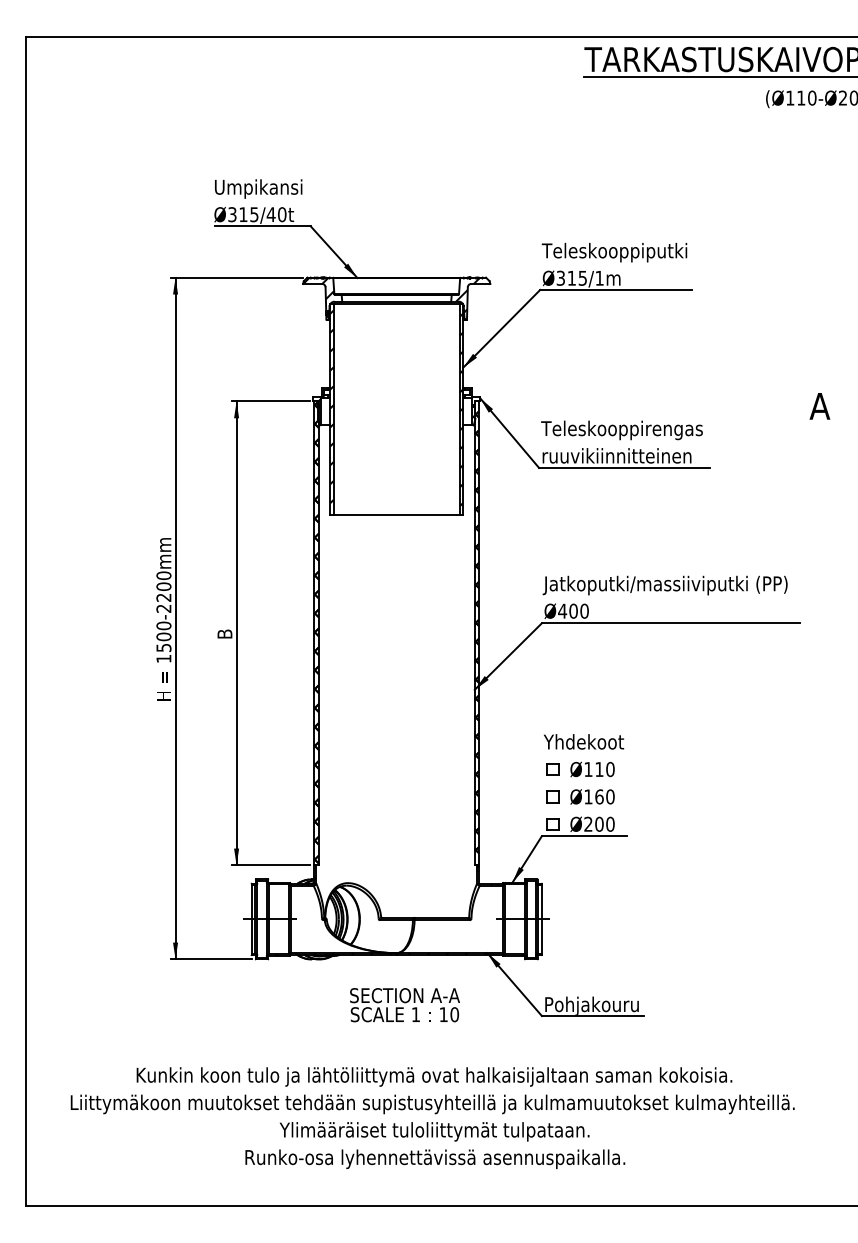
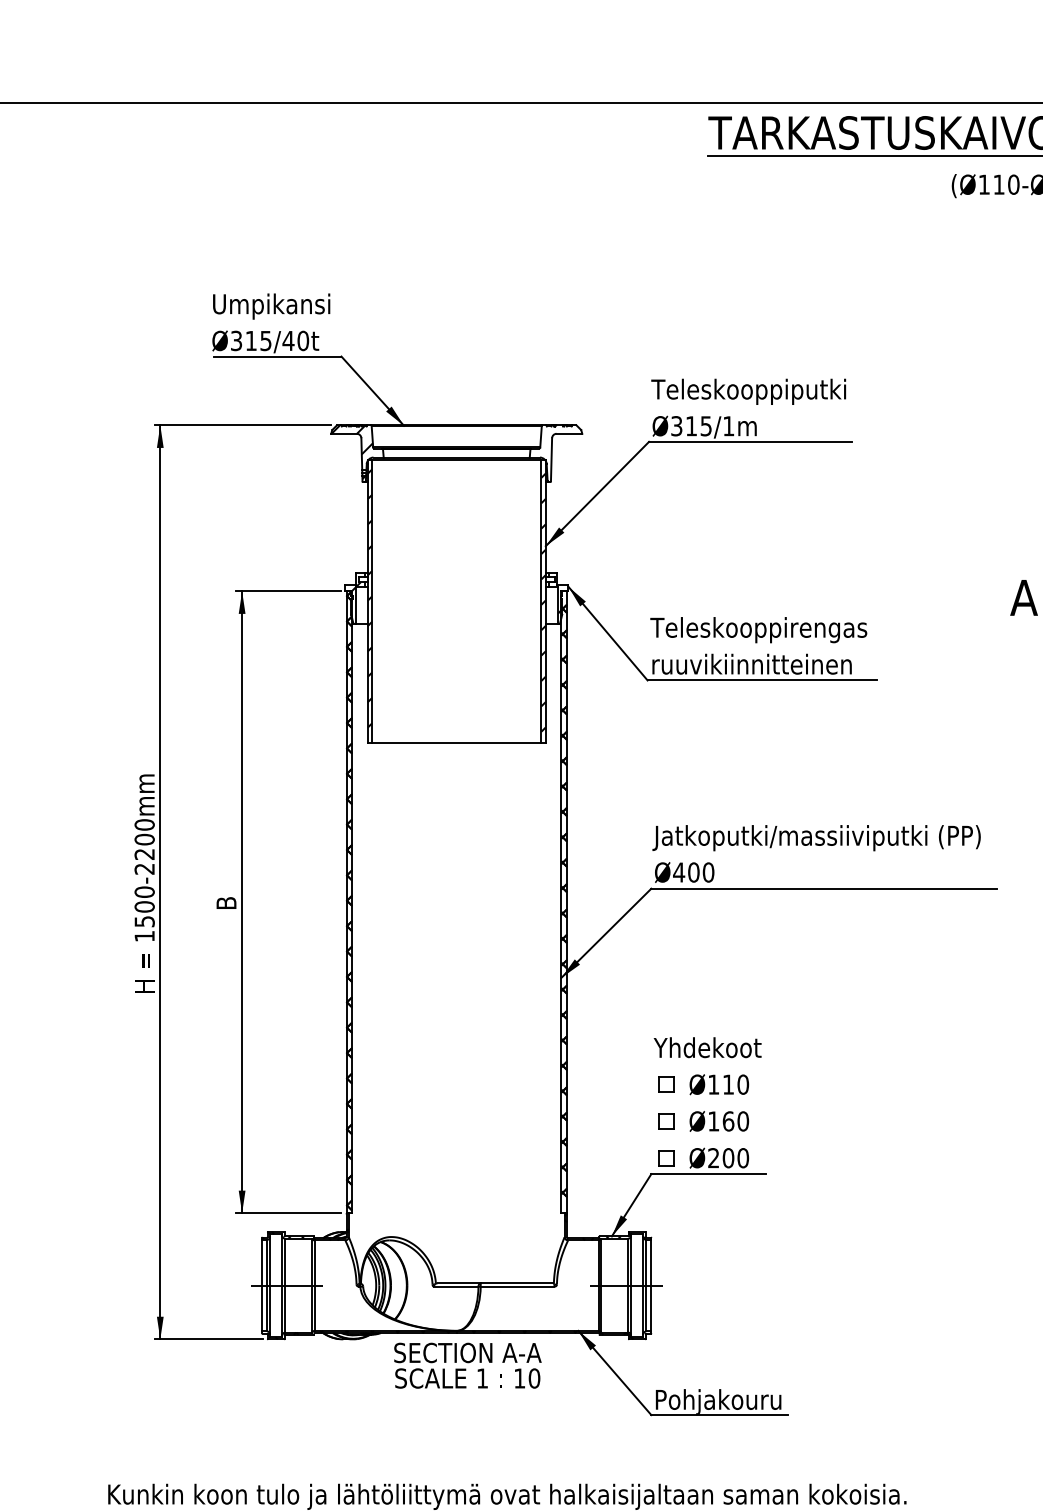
hatch: (467, 294) -> (551, 447), removed
text: (404, 1005) -> (467, 1366), moved

